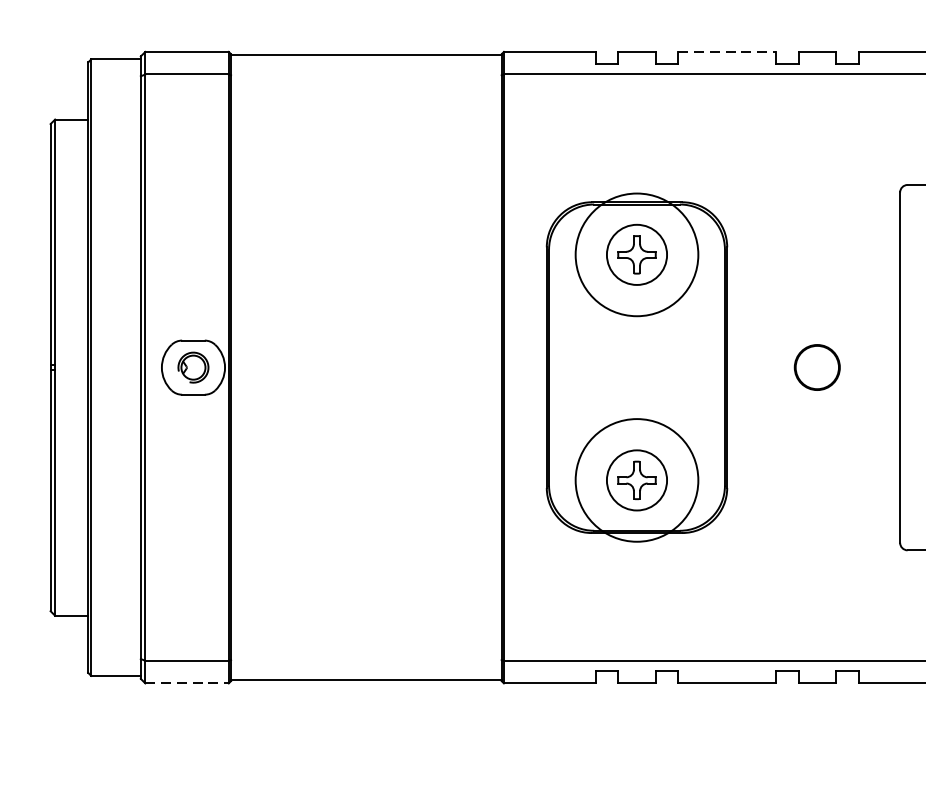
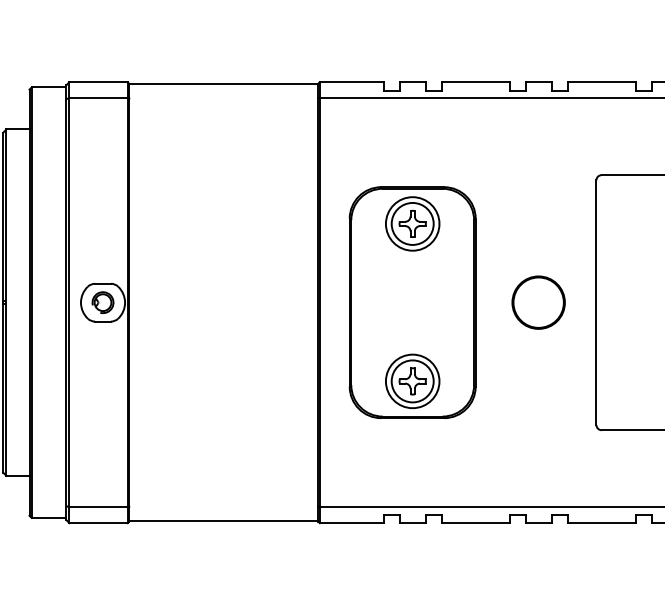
line: (728, 52) -> (476, 82), dashed -> solid
circle: (636, 254) -> (412, 223), size x0.62
circle: (817, 367) -> (538, 302), size x1.67
circle: (636, 480) -> (412, 381), size x0.62
line: (188, 683) -> (99, 523), dashed -> solid

